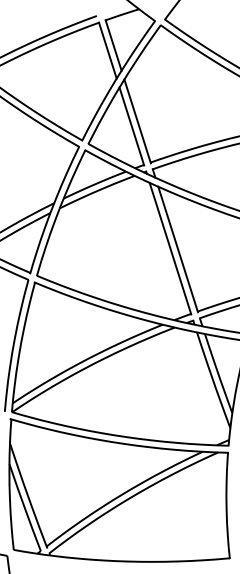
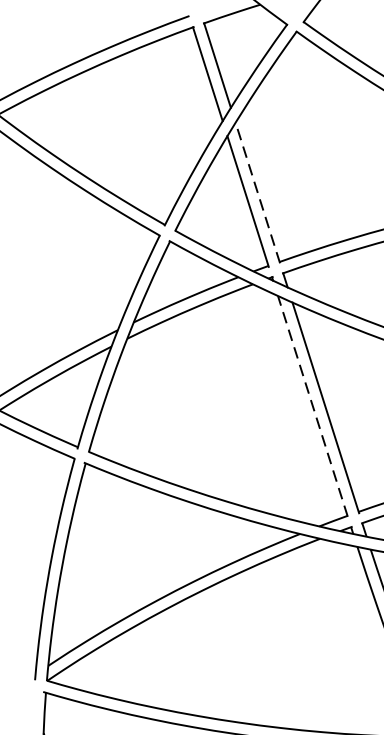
line: (137, 121) -> (257, 193), solid -> dashed
line: (170, 248) -> (312, 406), solid -> dashed

